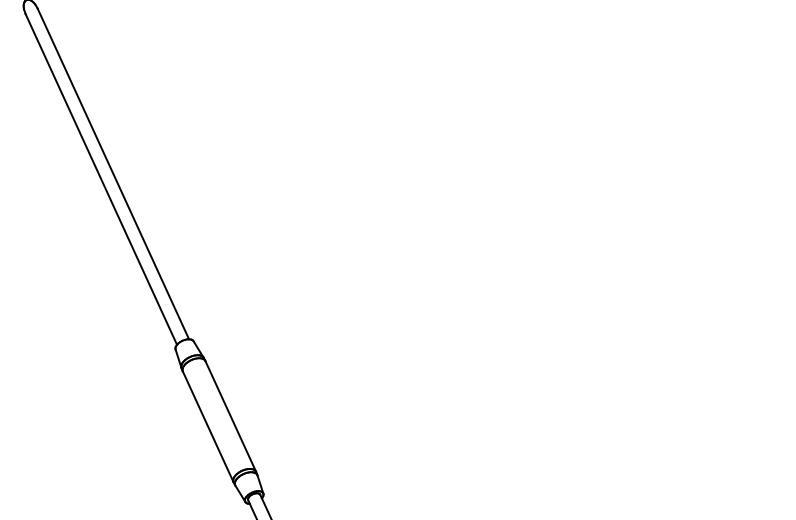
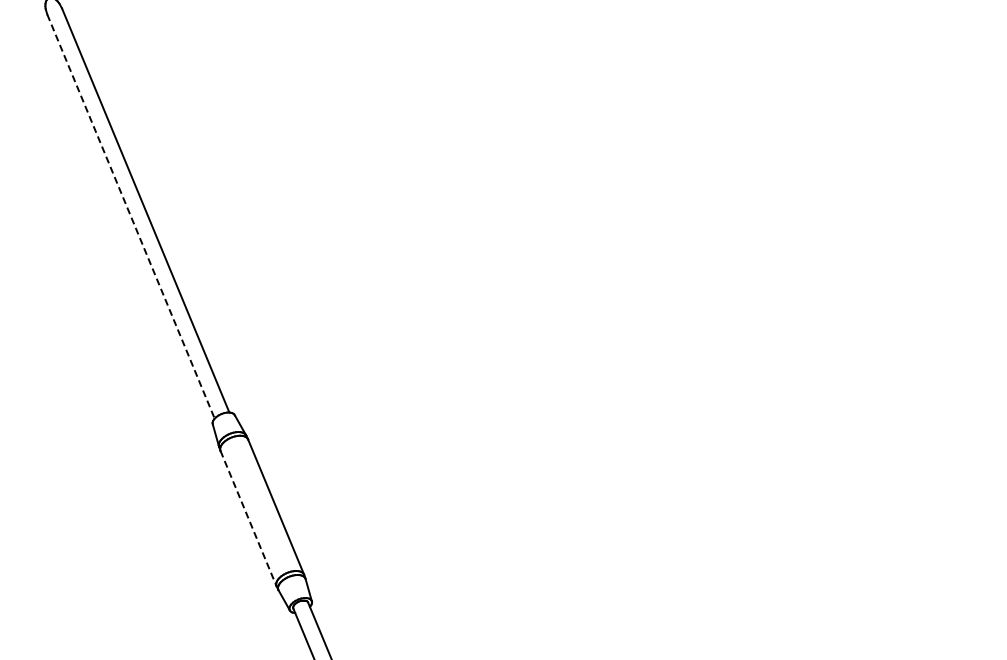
line: (101, 179) -> (131, 216), solid -> dashed
line: (208, 426) -> (248, 518), solid -> dashed

